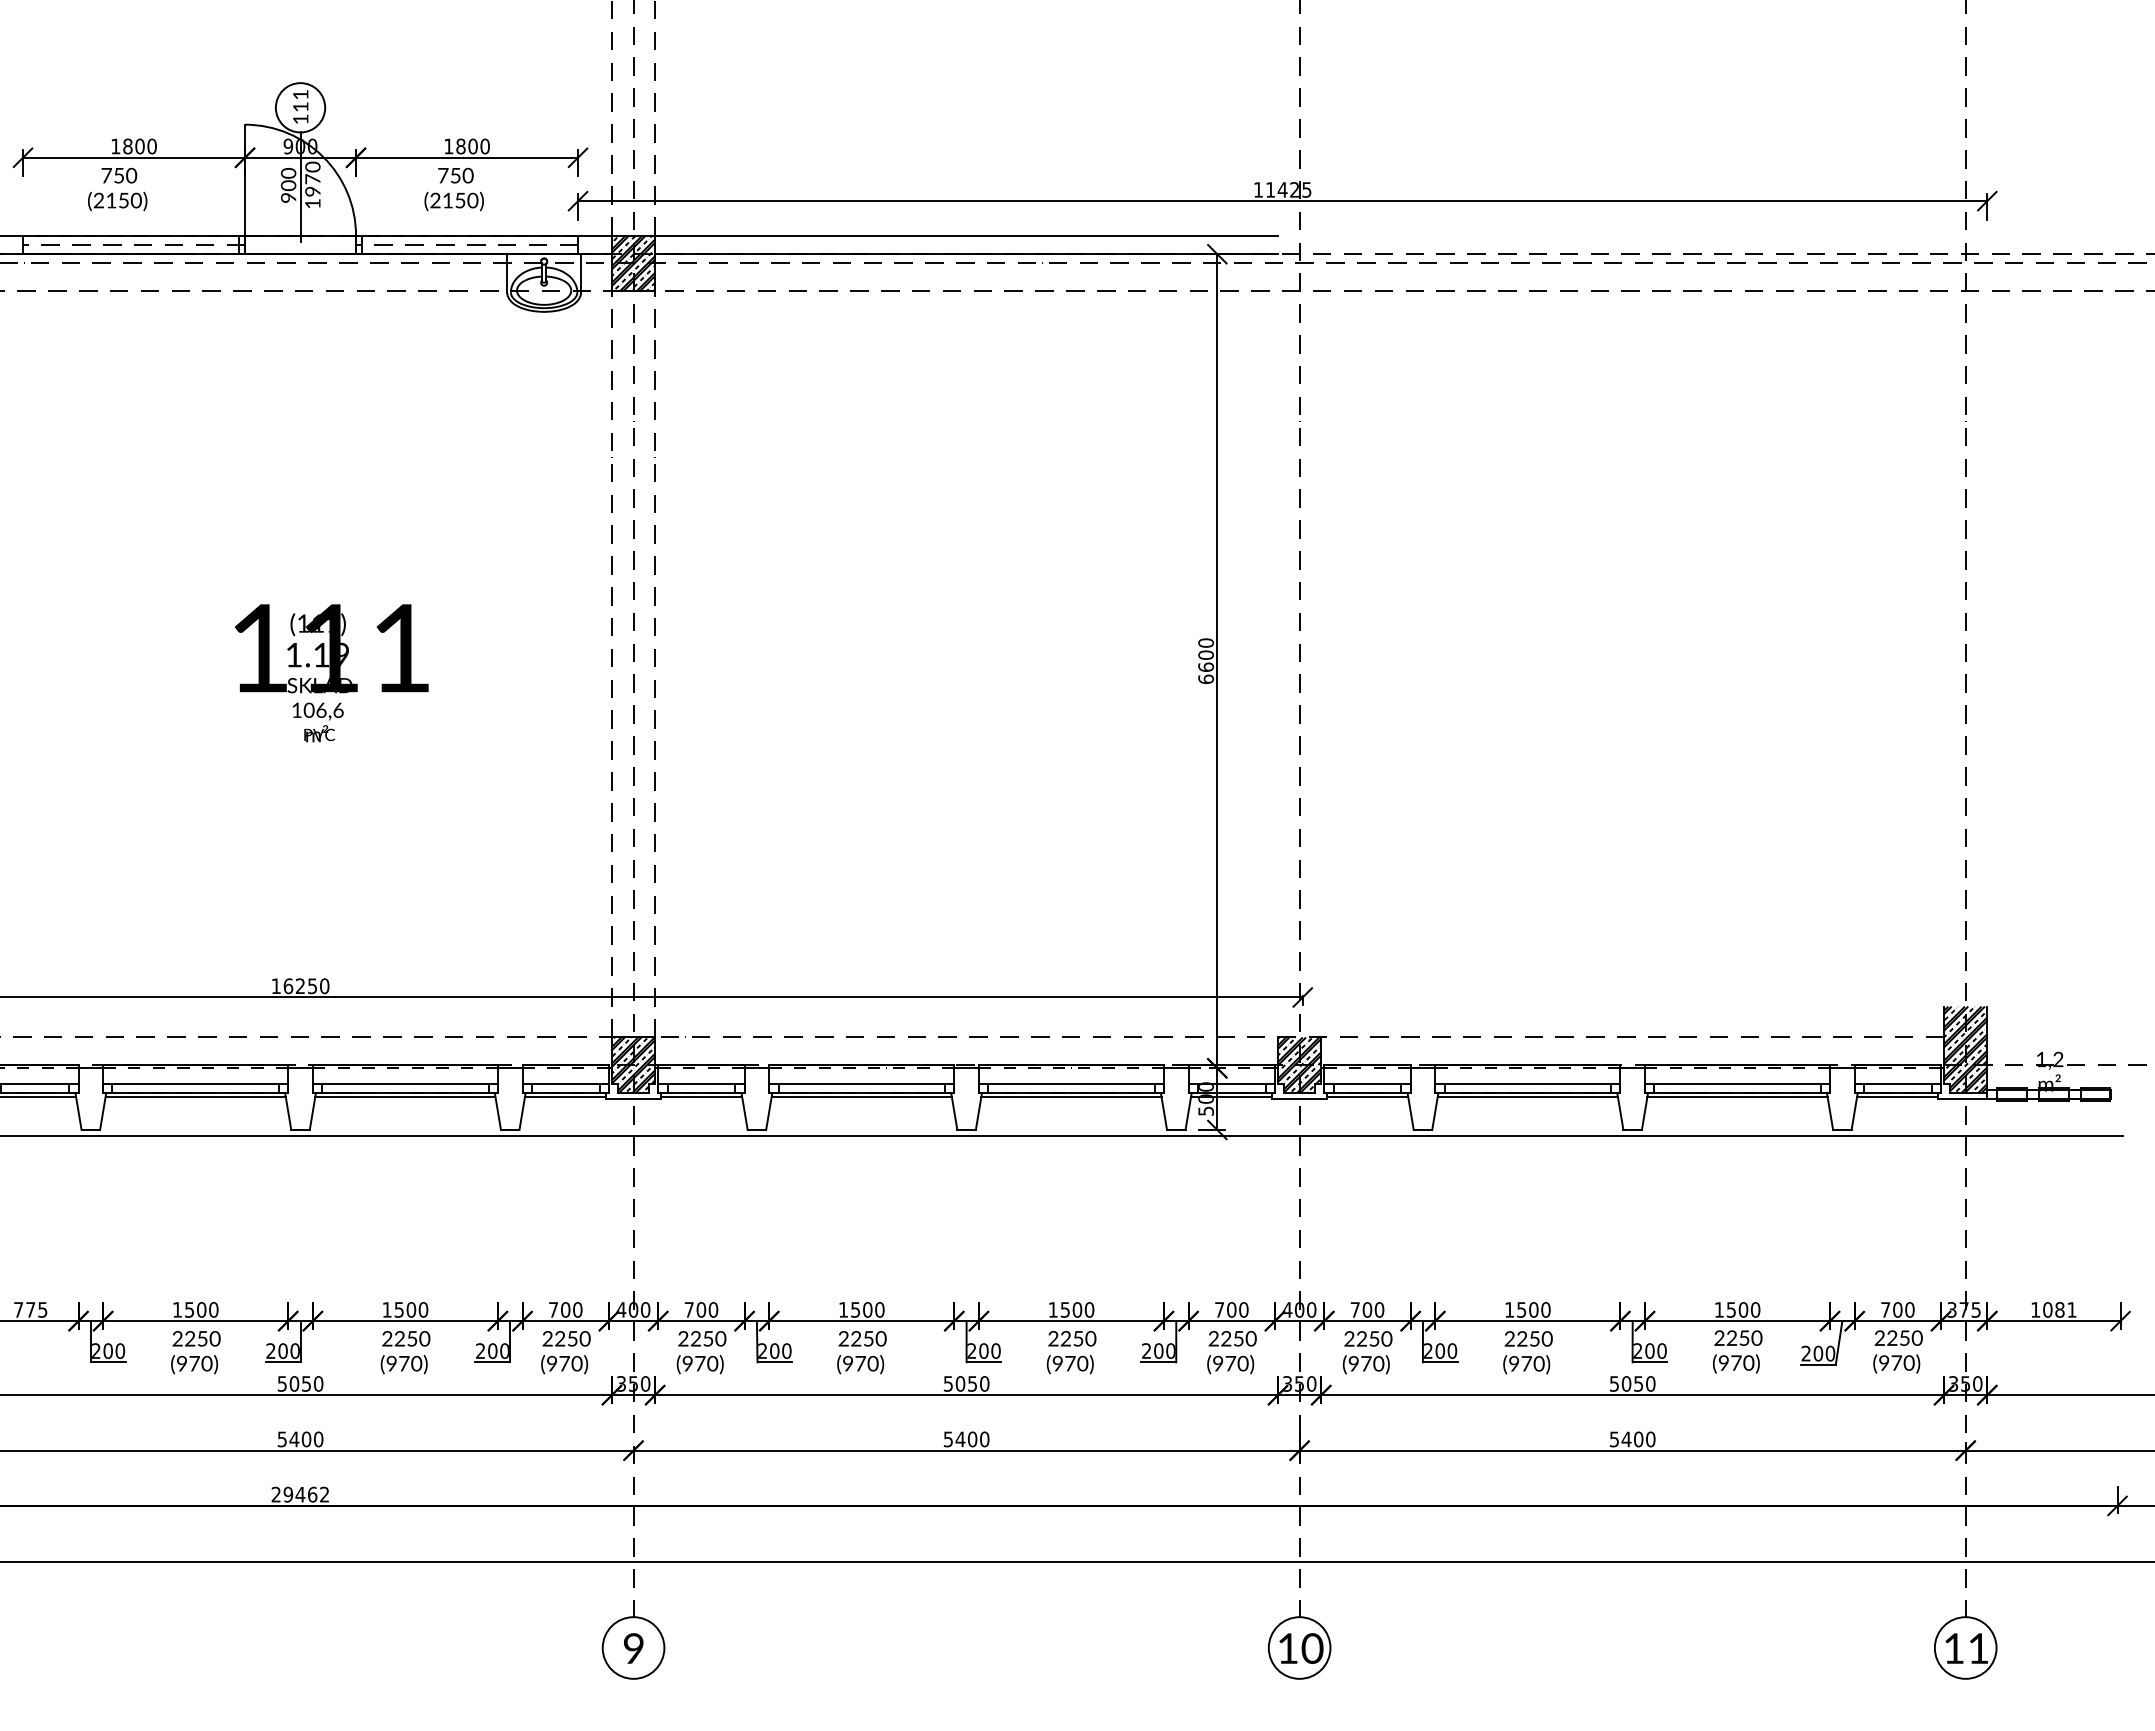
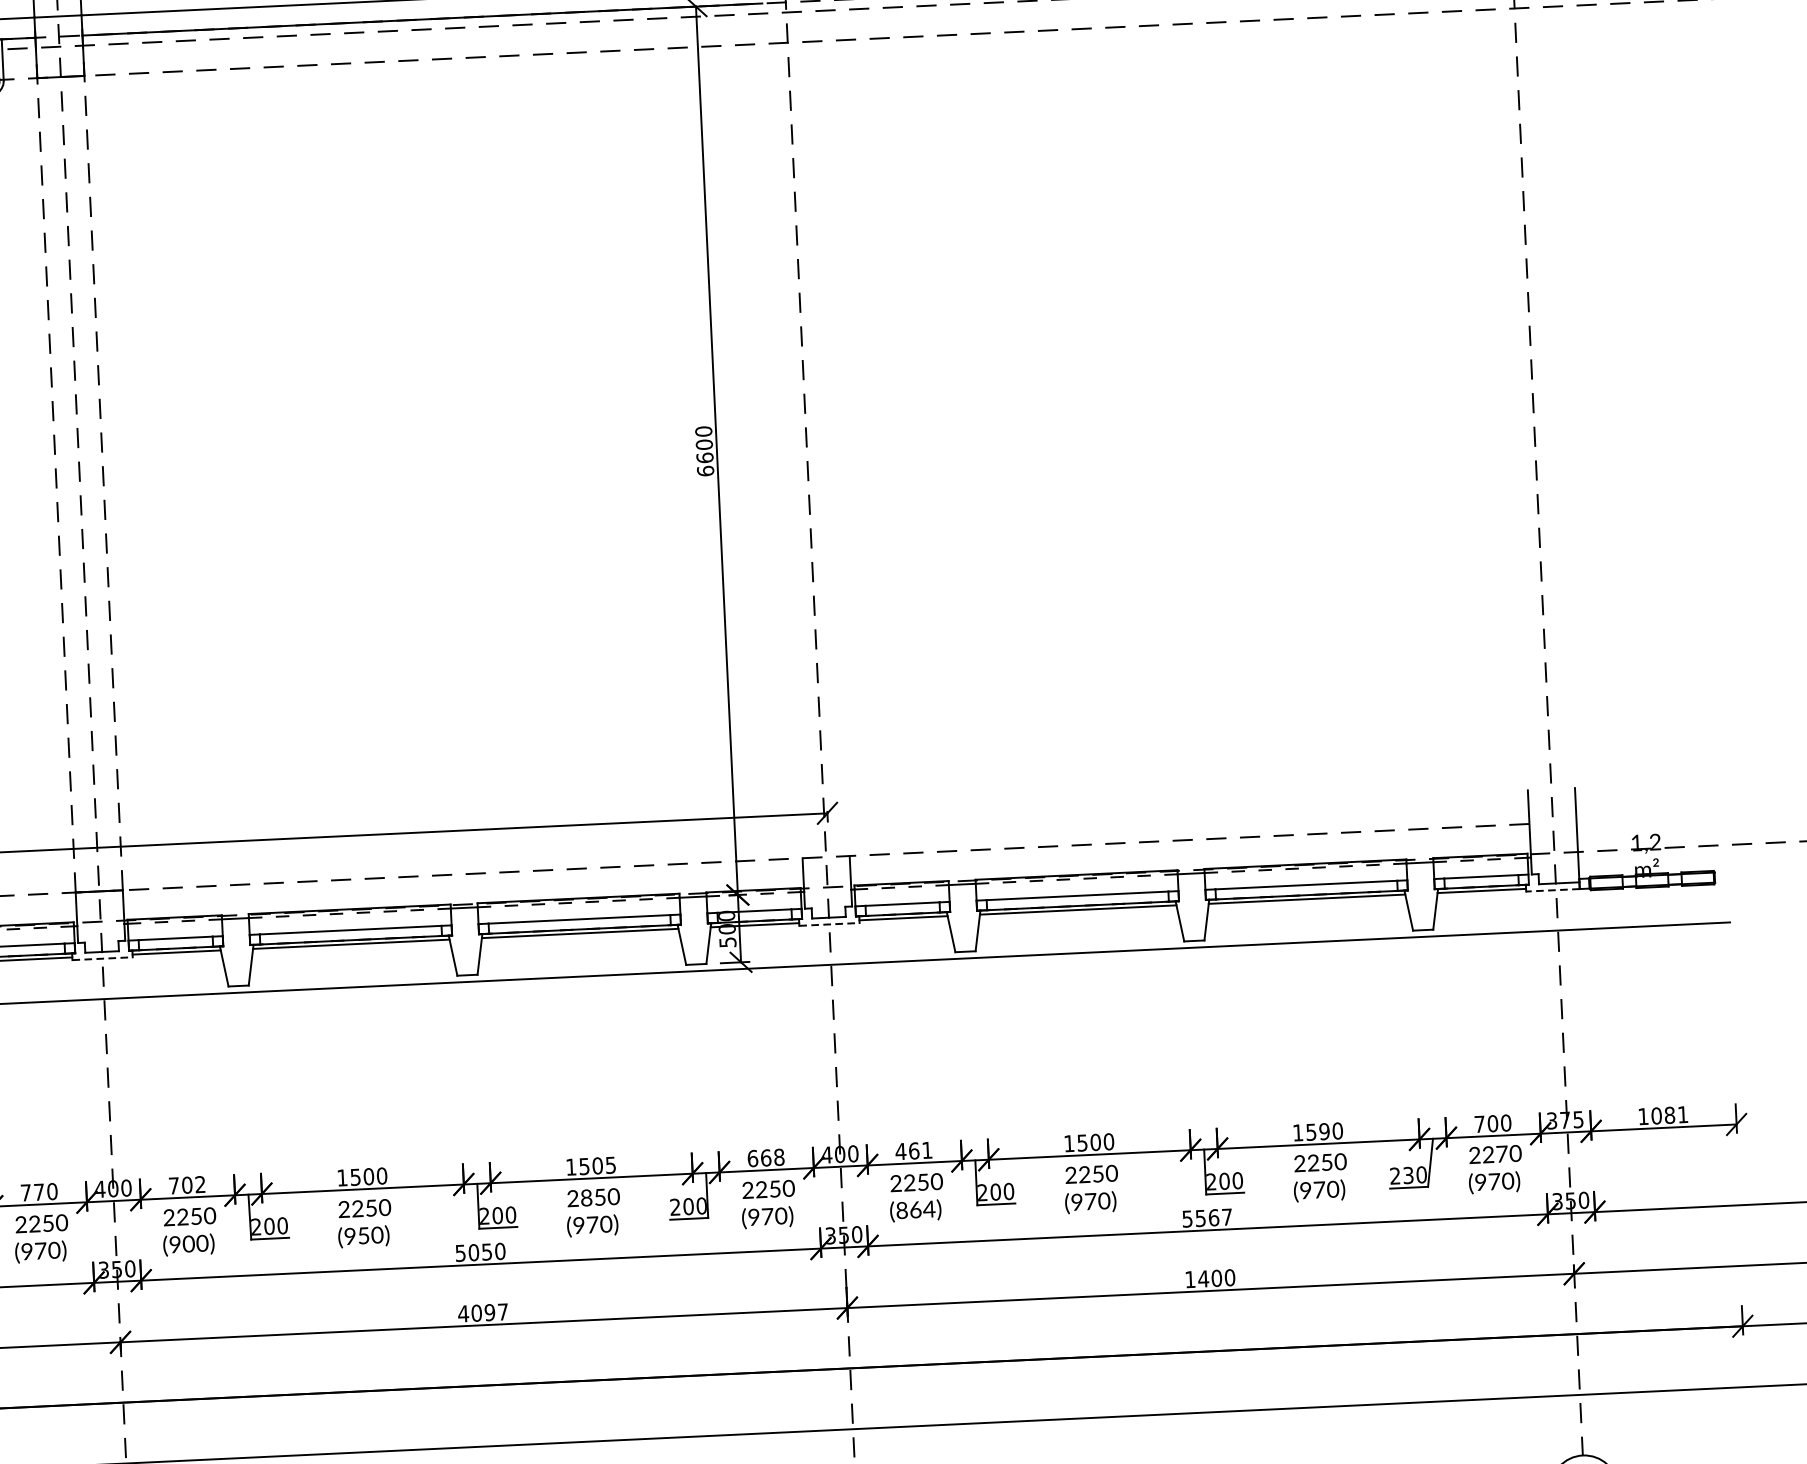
hatch: (633, 263) -> (59, 46), removed
hatch: (1965, 1049) -> (1553, 836), removed
hatch: (633, 1064) -> (100, 920), removed
hatch: (1299, 1064) -> (827, 886), removed
line: (633, 1099) -> (102, 959), solid -> dashed
line: (1299, 1099) -> (829, 924), solid -> dashed
line: (1962, 1099) -> (1552, 890), solid -> dashed
text: (565, 1309) -> (38, 1191), 700 -> 770
text: (713, 1309) -> (200, 1184), 700 -> 702
text: (1089, 1309) -> (610, 1164), 1500 -> 1505
text: (1231, 1309) -> (765, 1157), 700 -> 668
text: (1367, 1309) -> (914, 1150), 700 -> 461
text: (1743, 1309) -> (1324, 1131), 1500 -> 1590
text: (1904, 1337) -> (1501, 1153), 2250 -> 2270
text: (1065, 1339) -> (586, 1198), 2250 -> 2850
text: (1818, 1353) -> (1408, 1175), 200 -> 230
text: (699, 1363) -> (188, 1243), (970) -> (900)
text: (860, 1363) -> (363, 1235), (970) -> (950)
text: (1366, 1363) -> (915, 1209), (970) -> (864)
text: (1638, 1383) -> (1213, 1217), 5050 -> 5567
text: (966, 1439) -> (483, 1313), 5400 -> 4097
text: (1614, 1439) -> (1190, 1279), 5400 -> 1400

